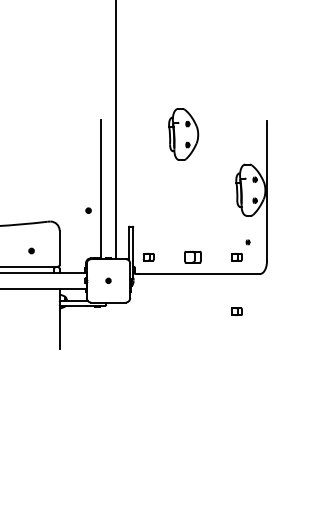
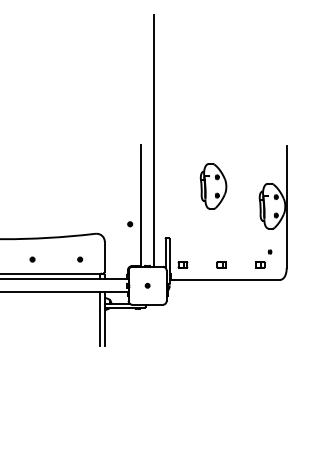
part: (183, 134) -> (213, 186), moved
part: (192, 256) -> (221, 264), size x0.62
part: (237, 311) -> (260, 312), removed
line: (54, 318) -> (100, 318), added

